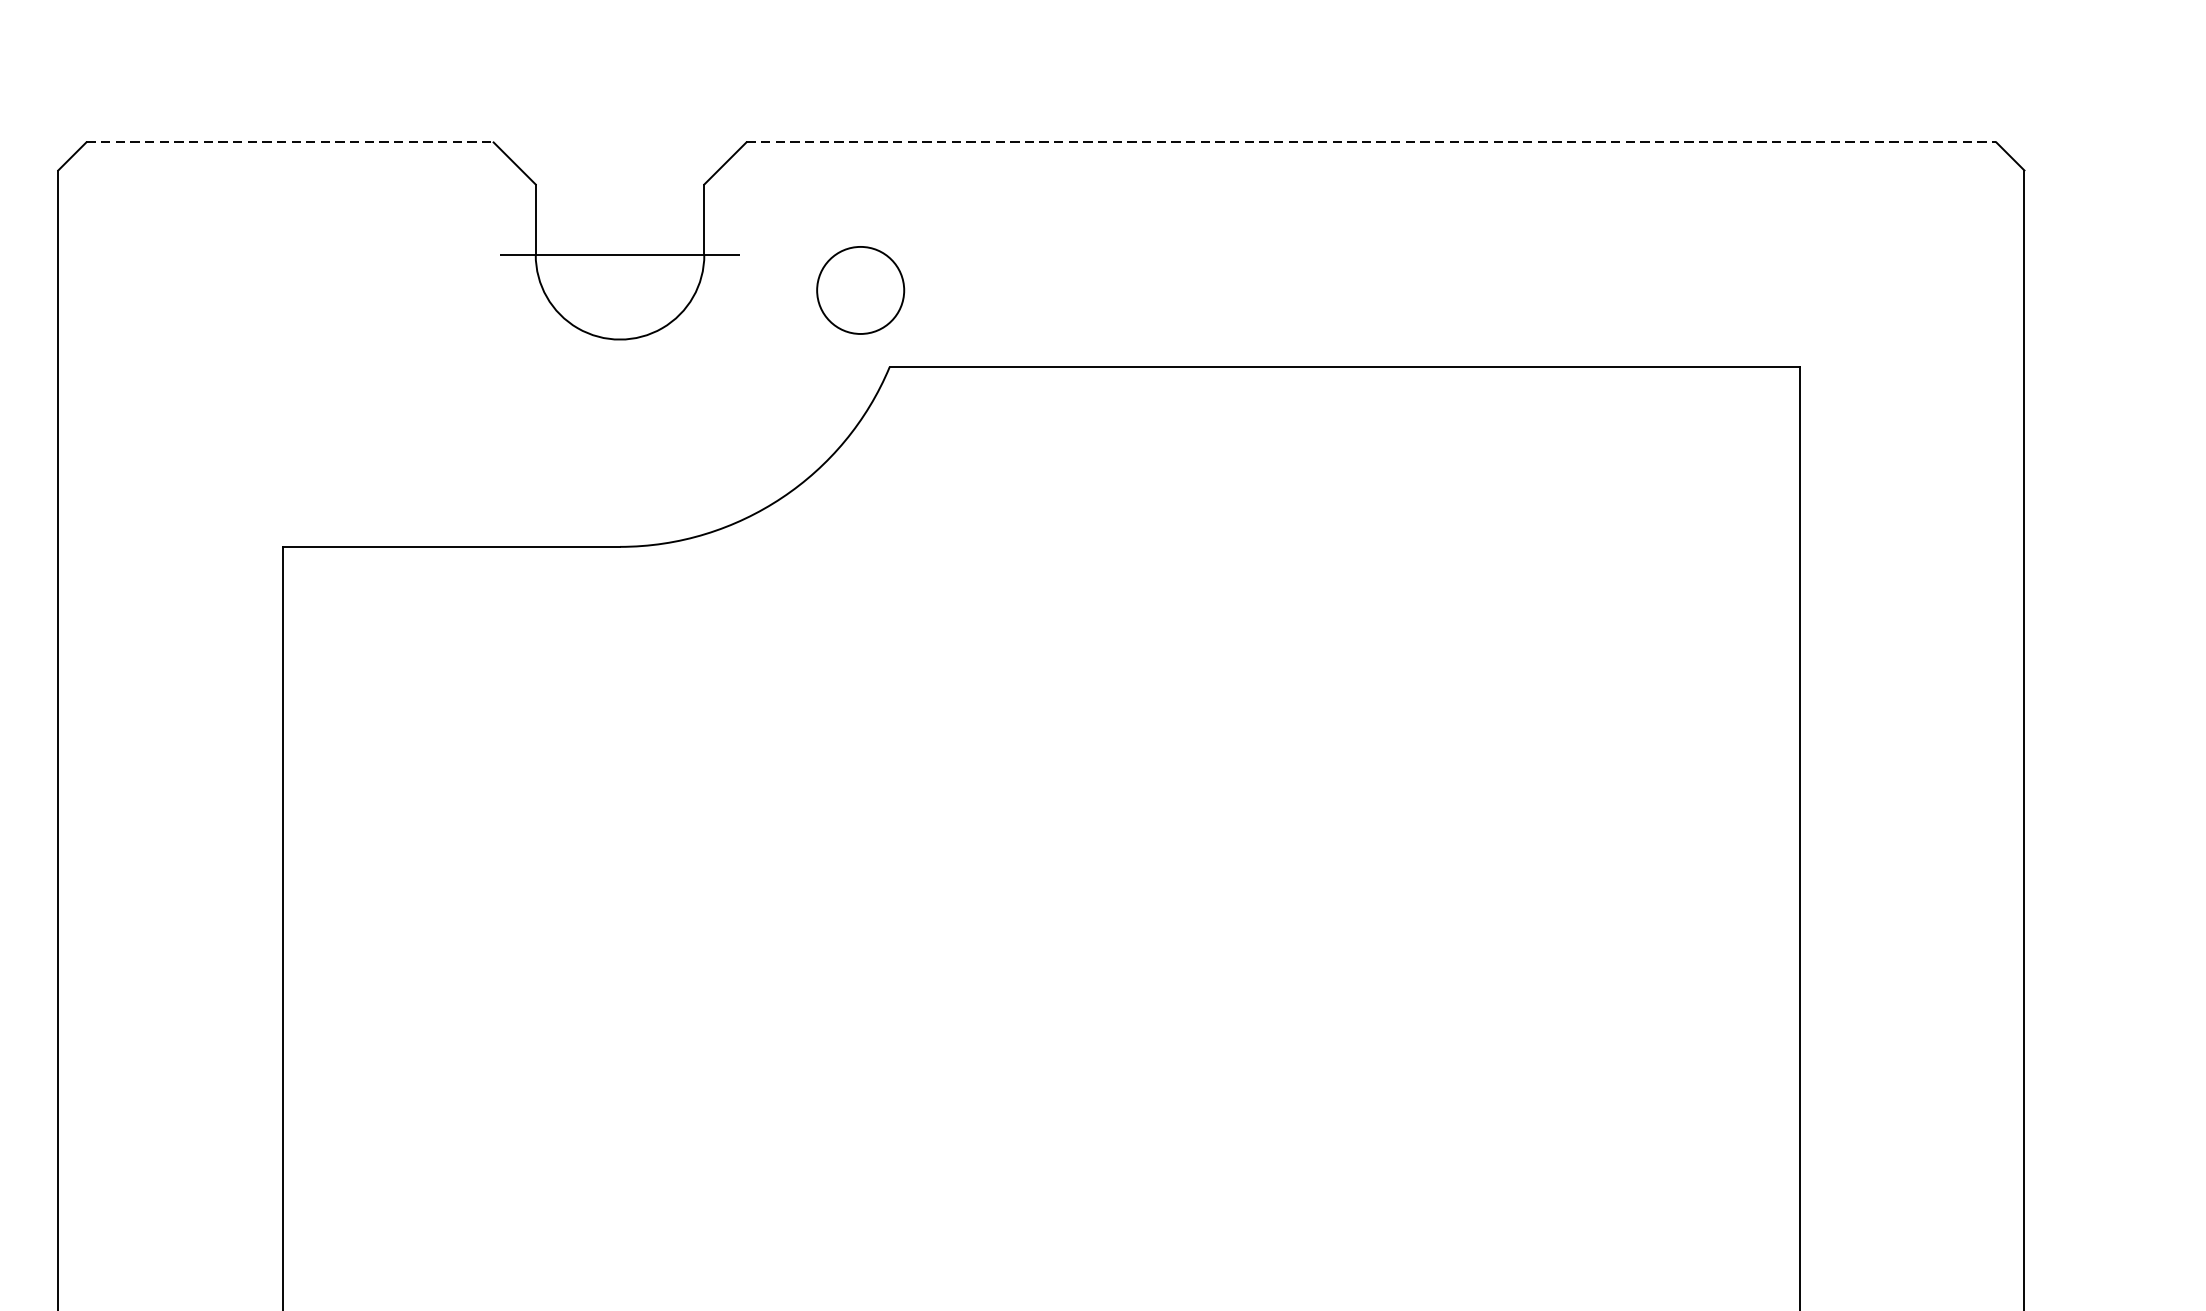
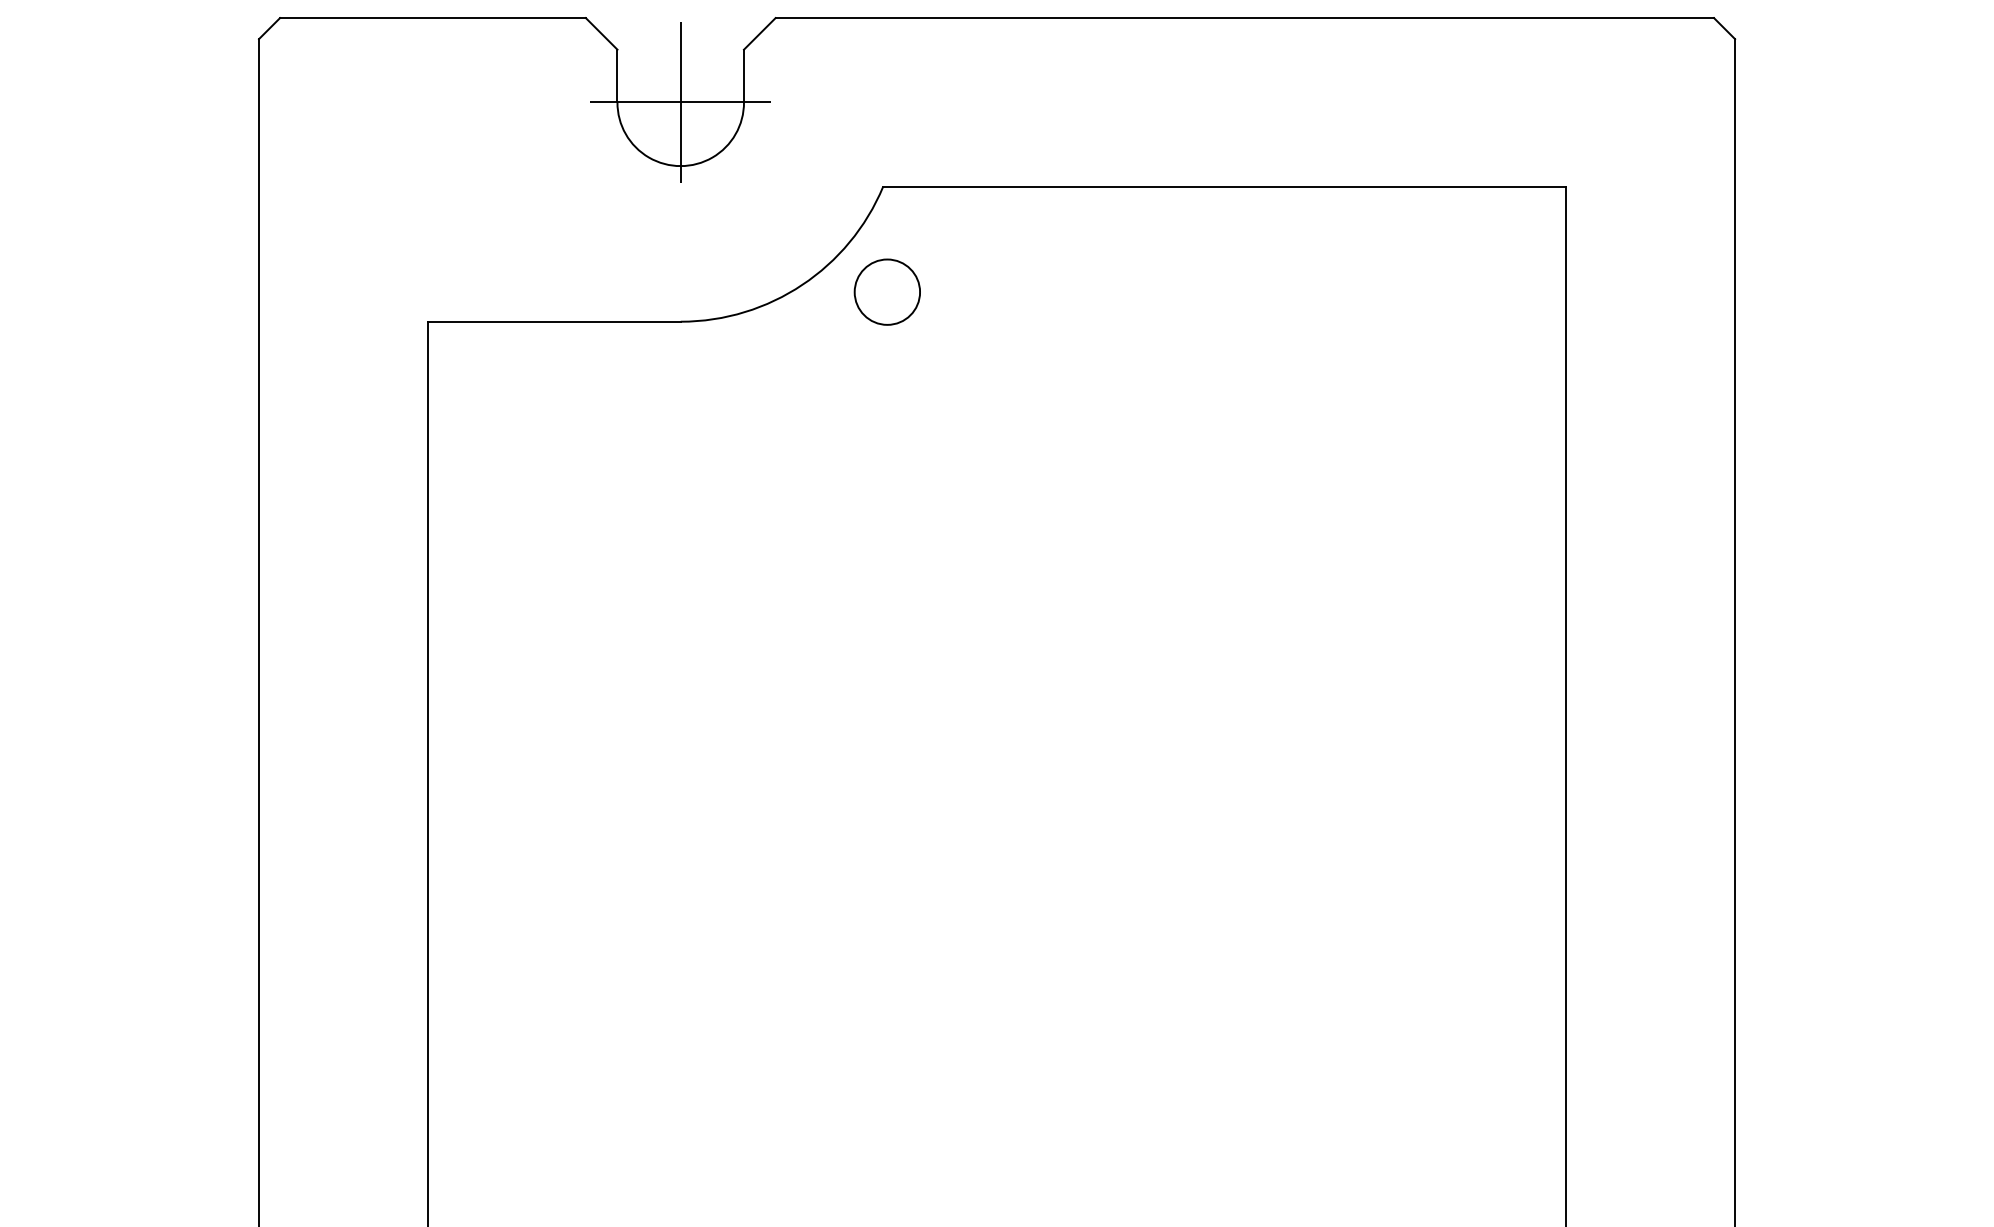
line: (289, 142) -> (432, 18), dashed -> solid
line: (1372, 142) -> (1245, 18), dashed -> solid
line: (619, 253) -> (680, 101), added
circle: (859, 289) -> (886, 291), moved

